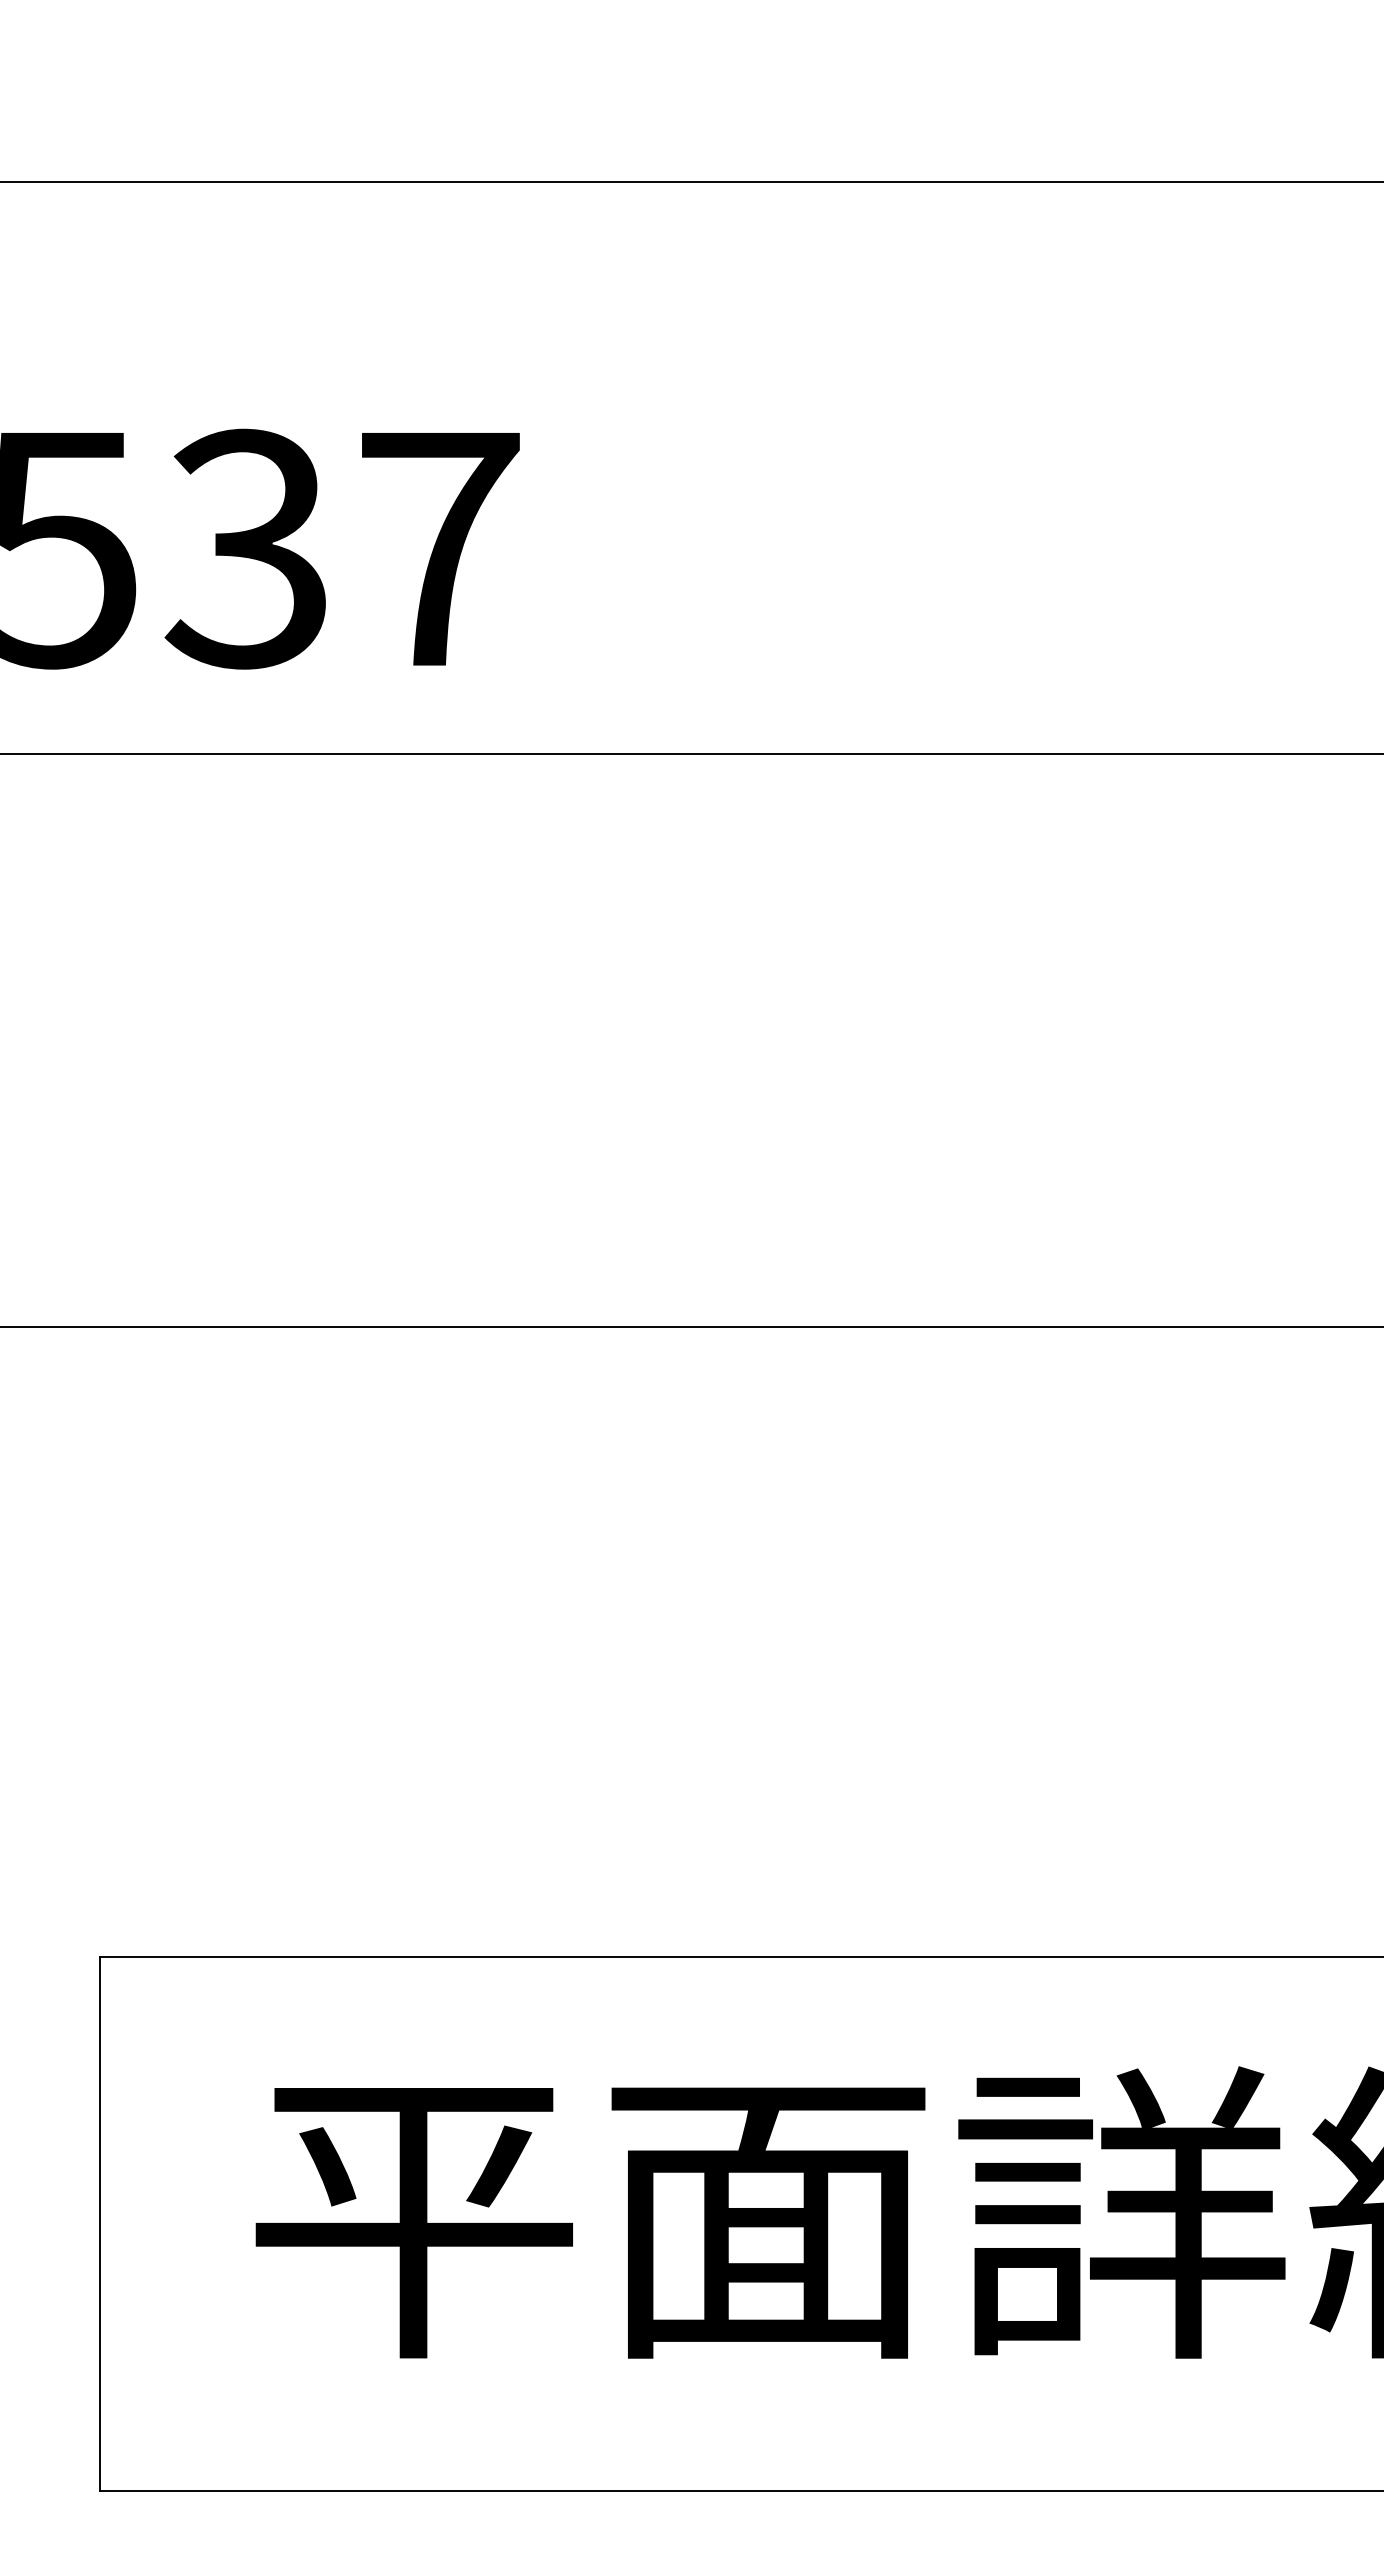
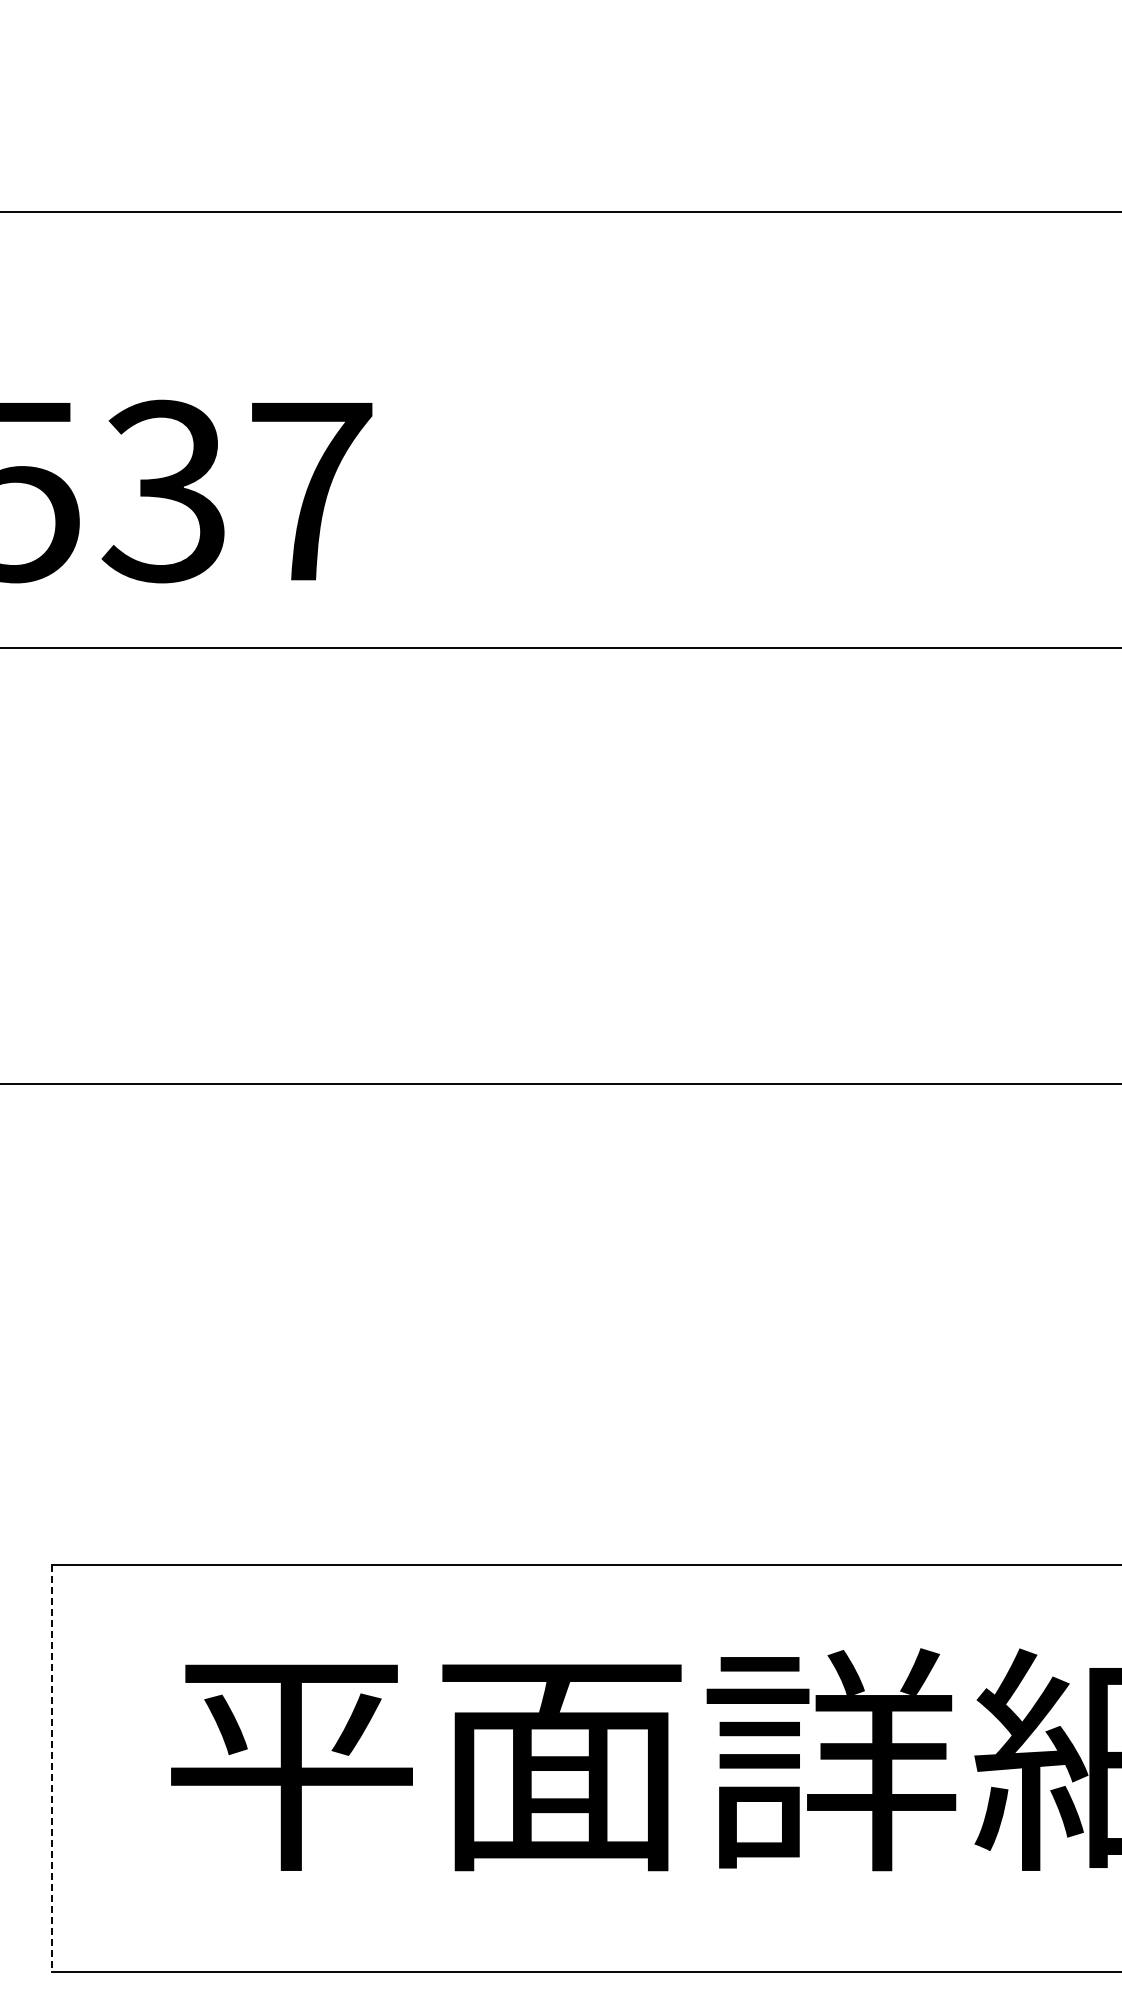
line: (100, 2224) -> (52, 1768), solid -> dashed

